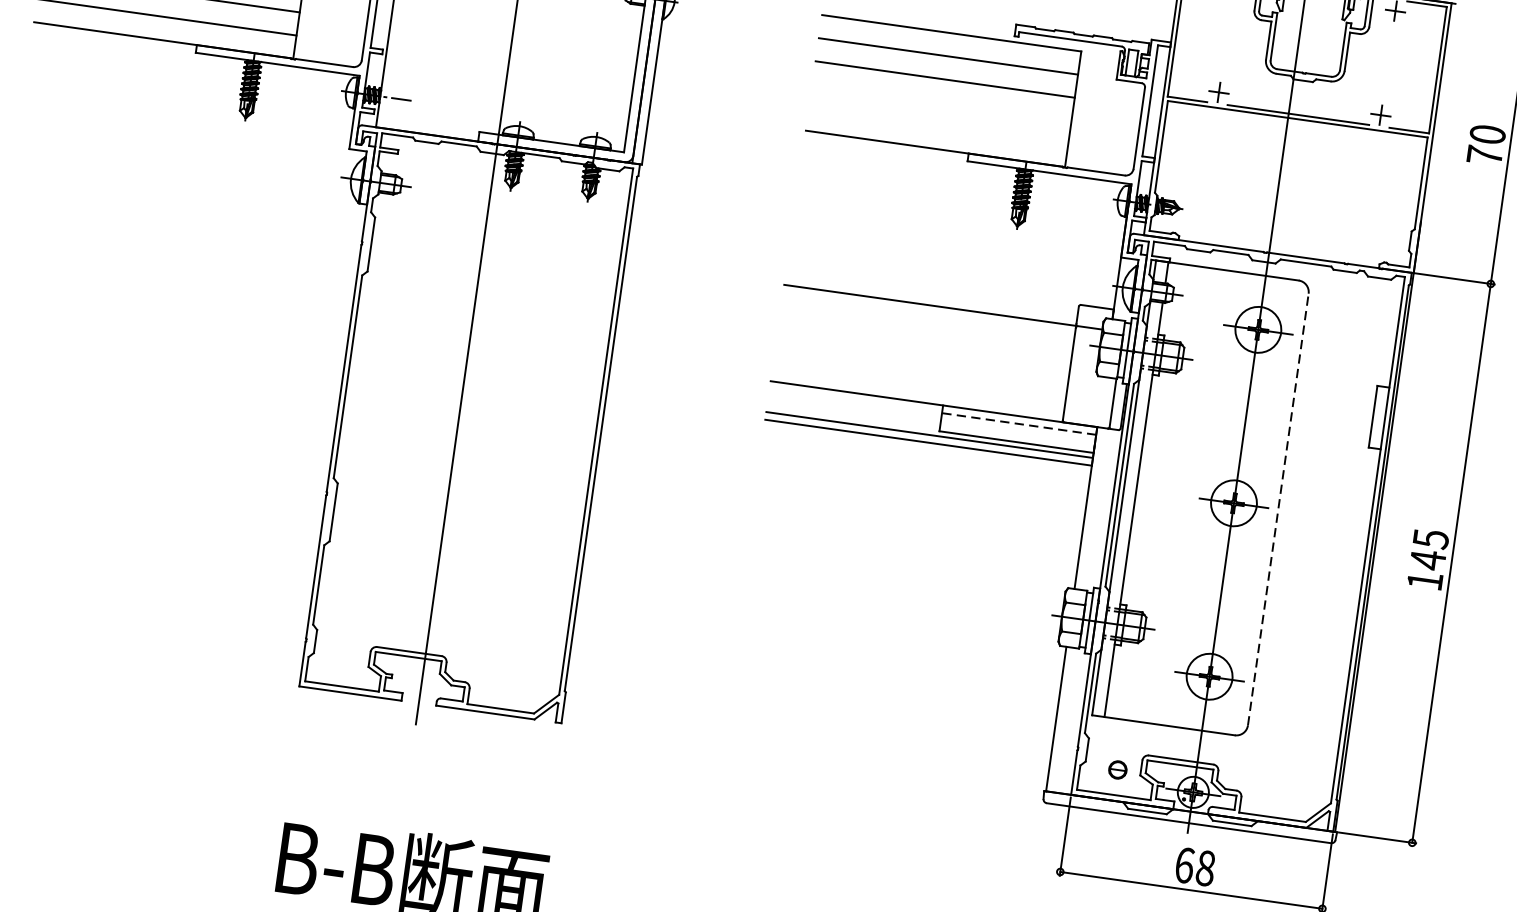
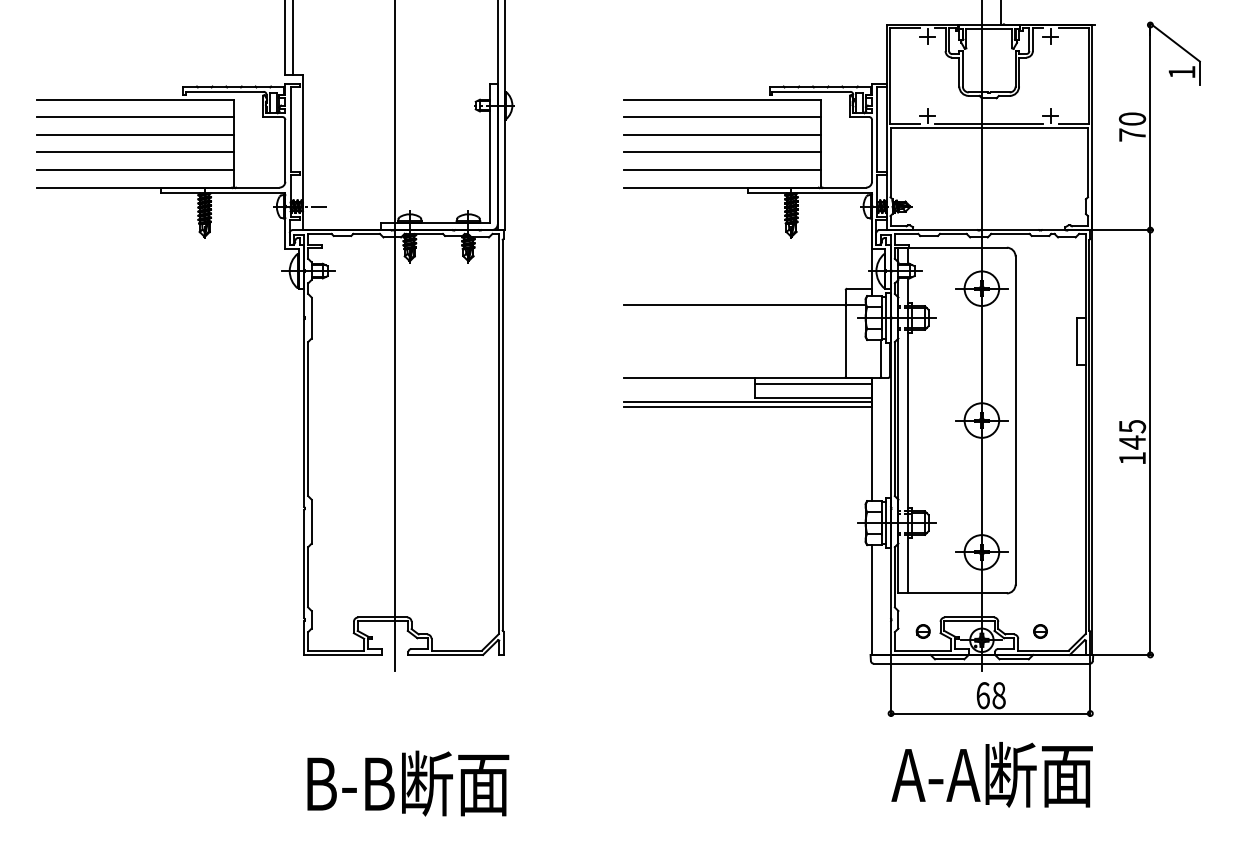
line: (940, 102) -> (721, 152), added
line: (937, 126) -> (721, 170), added
line: (1019, 423) -> (813, 383), dashed -> solid
line: (1278, 509) -> (1015, 420), dashed -> solid
part: (1272, 791) -> (1040, 631), added

